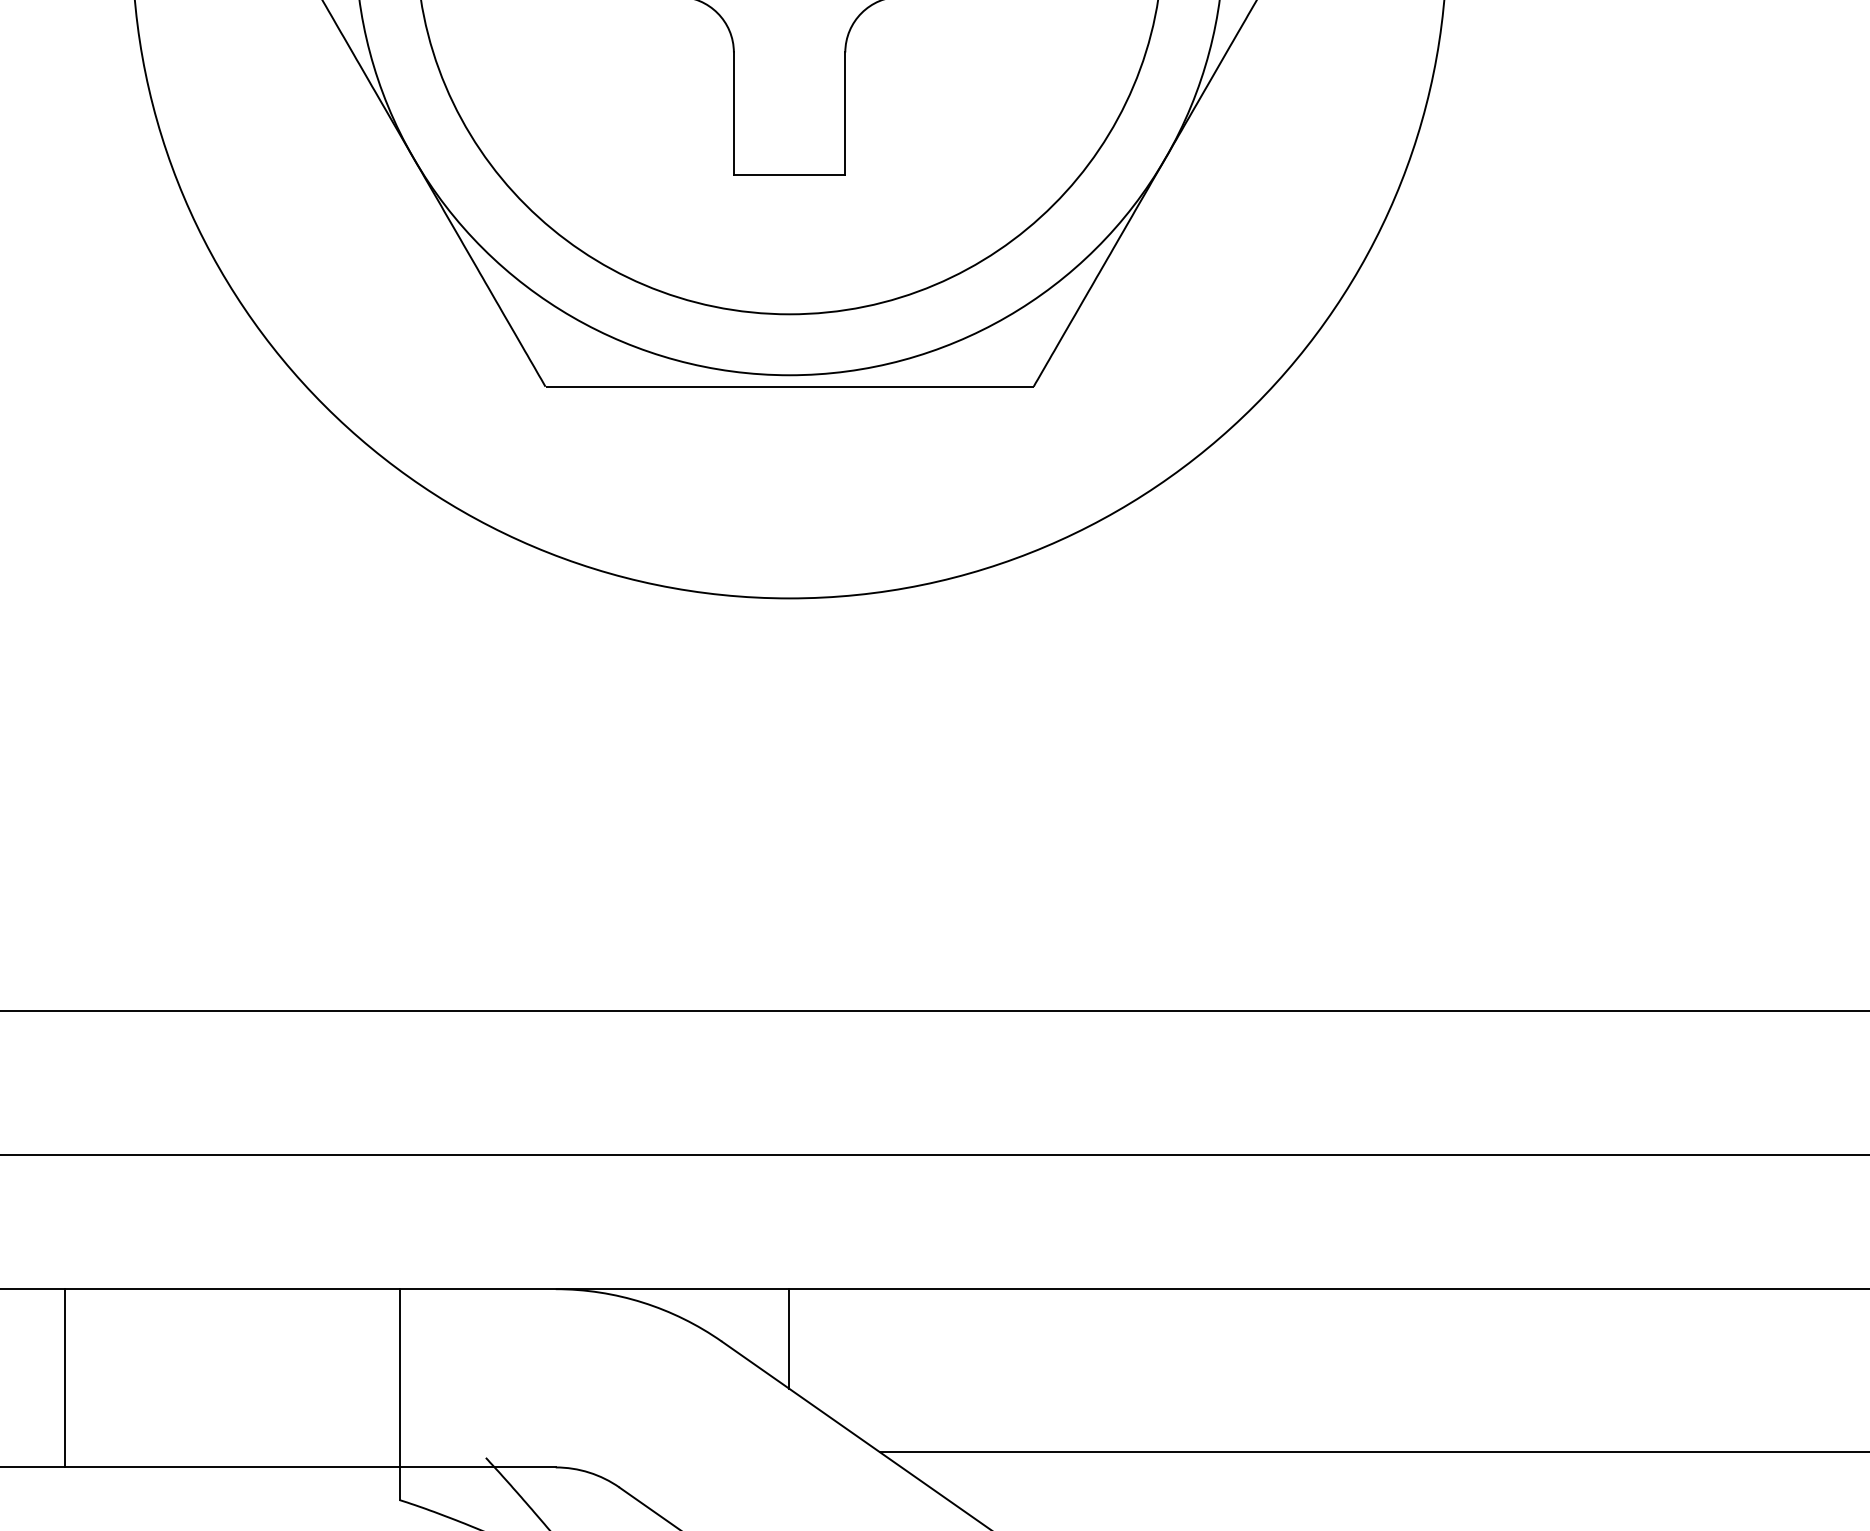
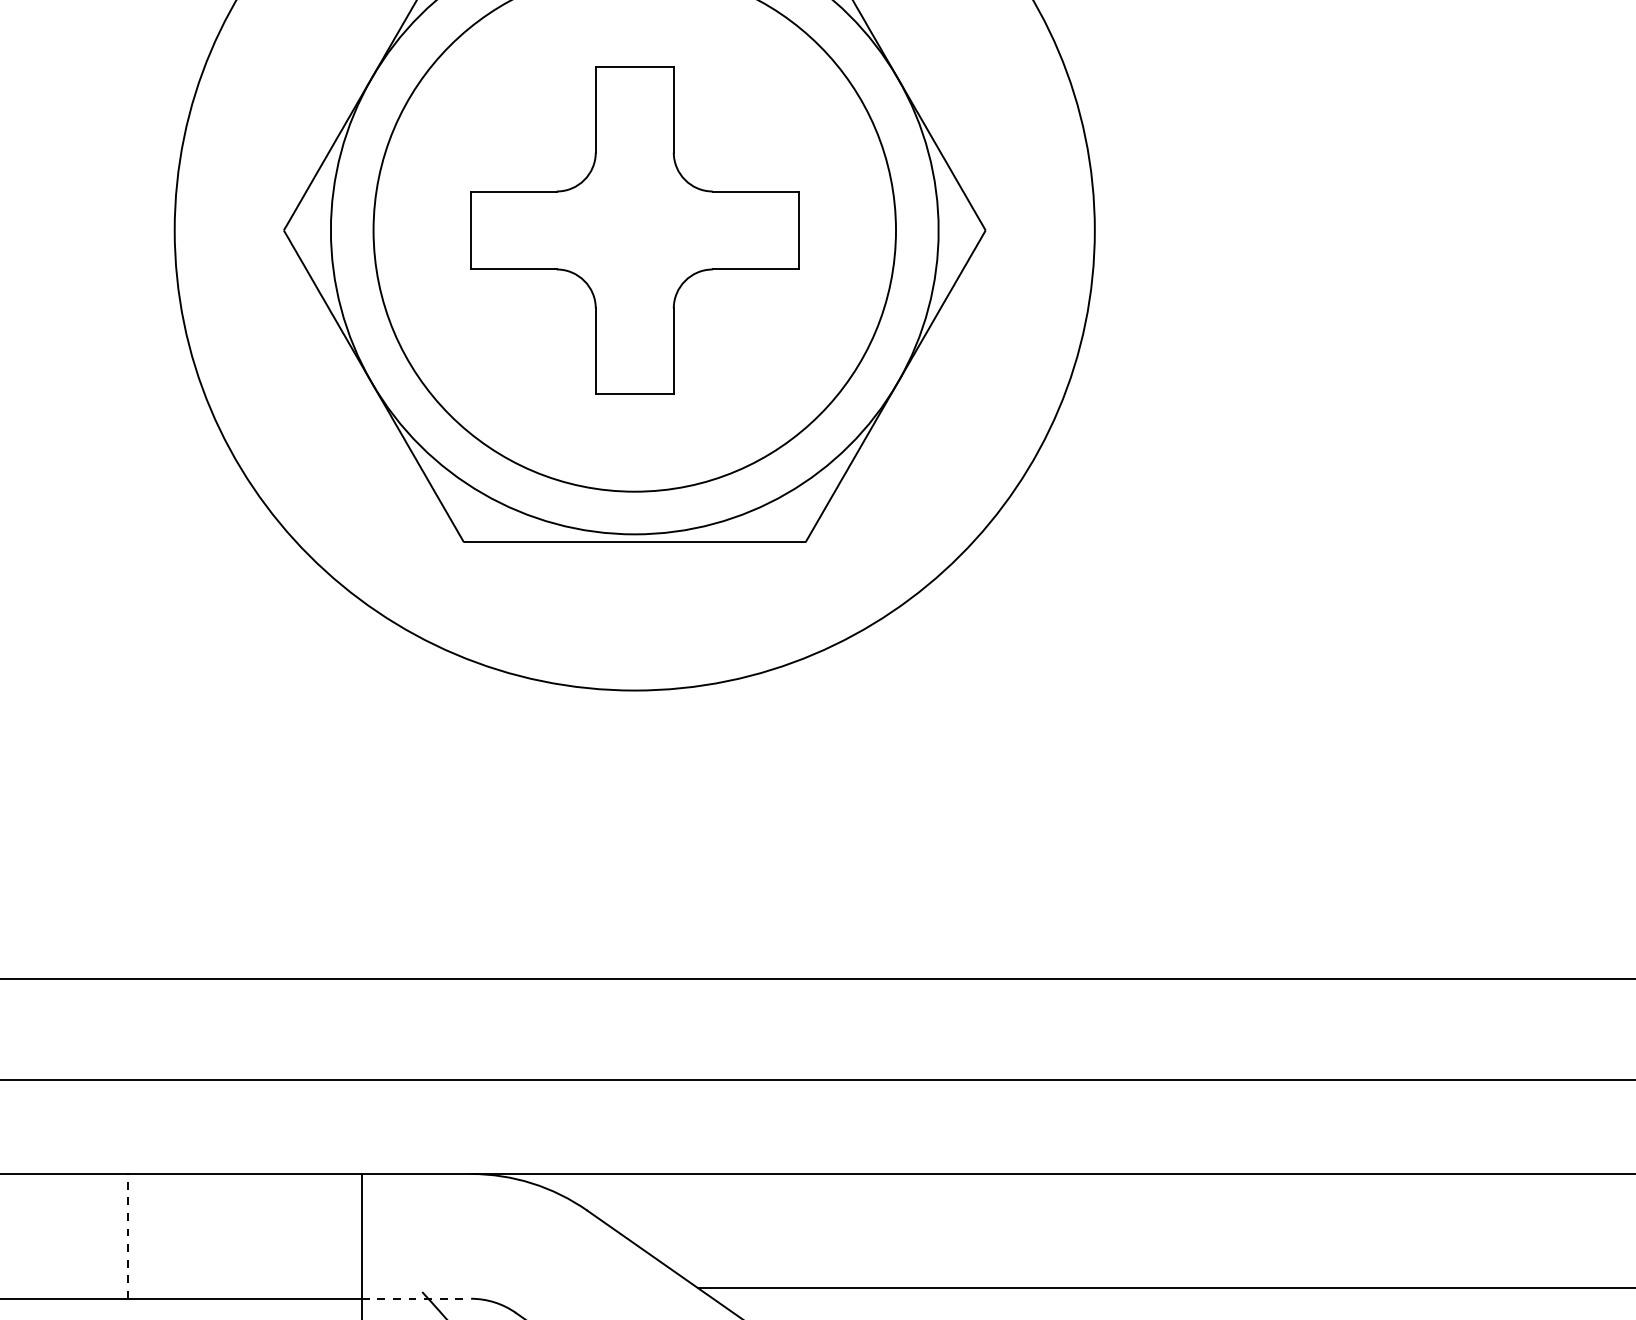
line: (789, 1338) -> (634, 1208), removed
line: (64, 1377) -> (127, 1235), solid -> dashed
line: (477, 1467) -> (416, 1298), solid -> dashed

